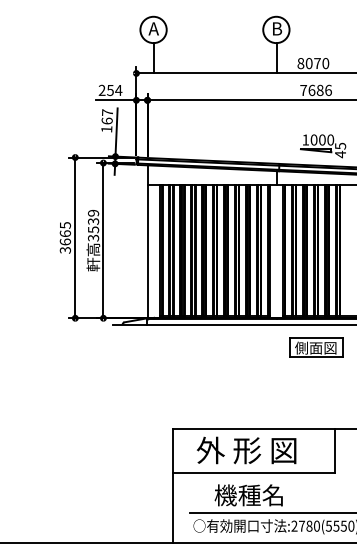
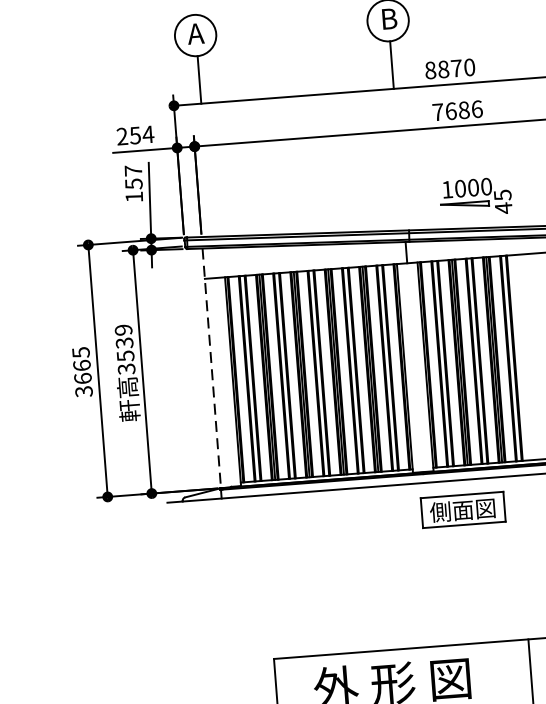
text: (308, 63) -> (442, 69), 8070 -> 8870
text: (106, 120) -> (132, 183), 167 -> 157
line: (147, 242) -> (211, 369), solid -> dashed
part: (316, 347) -> (463, 509), moved

